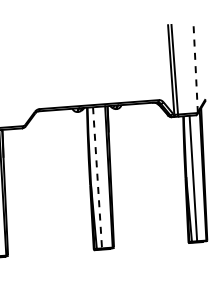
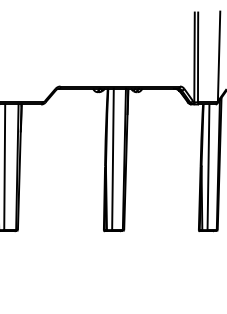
line: (196, 67) -> (219, 56), dashed -> solid
line: (97, 177) -> (112, 159), dashed -> solid

